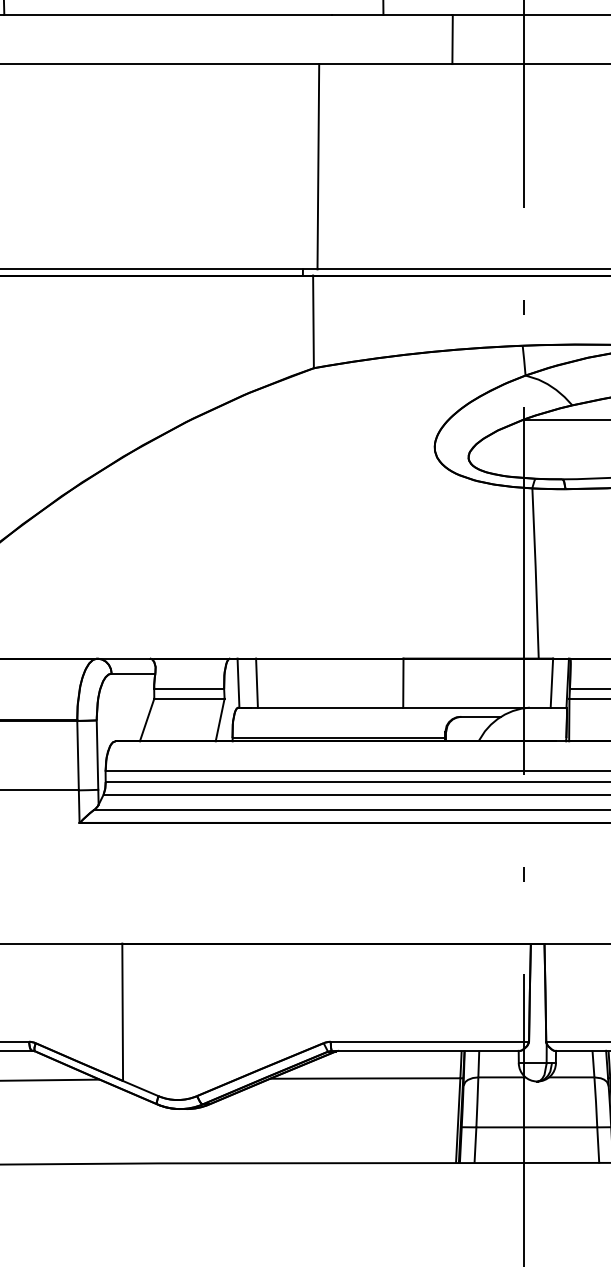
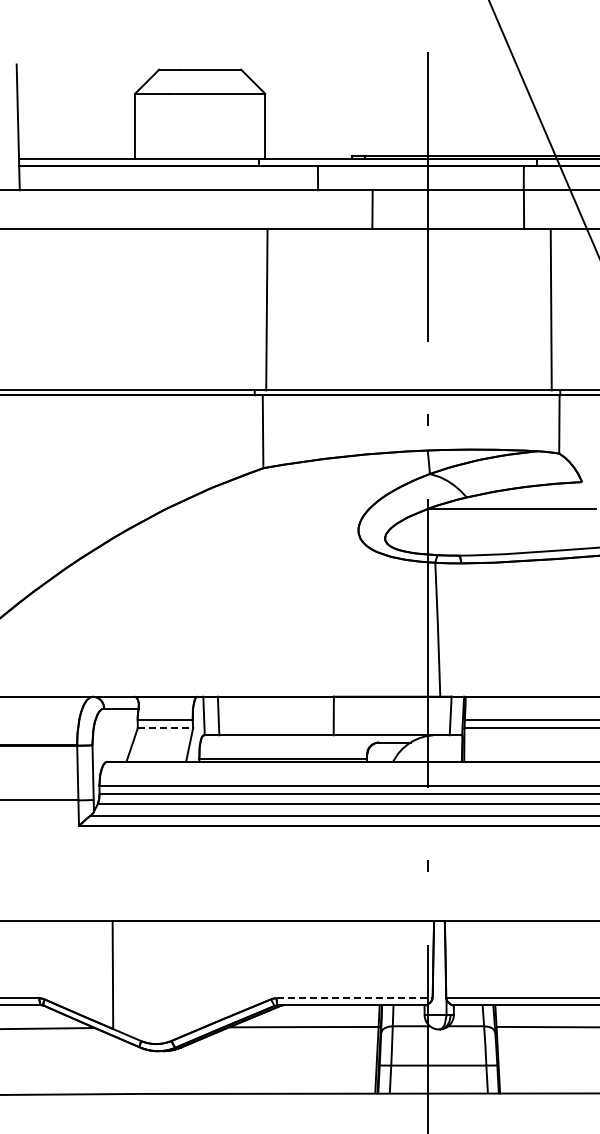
line: (189, 698) -> (165, 728), solid -> dashed
line: (430, 1042) -> (355, 998), solid -> dashed

